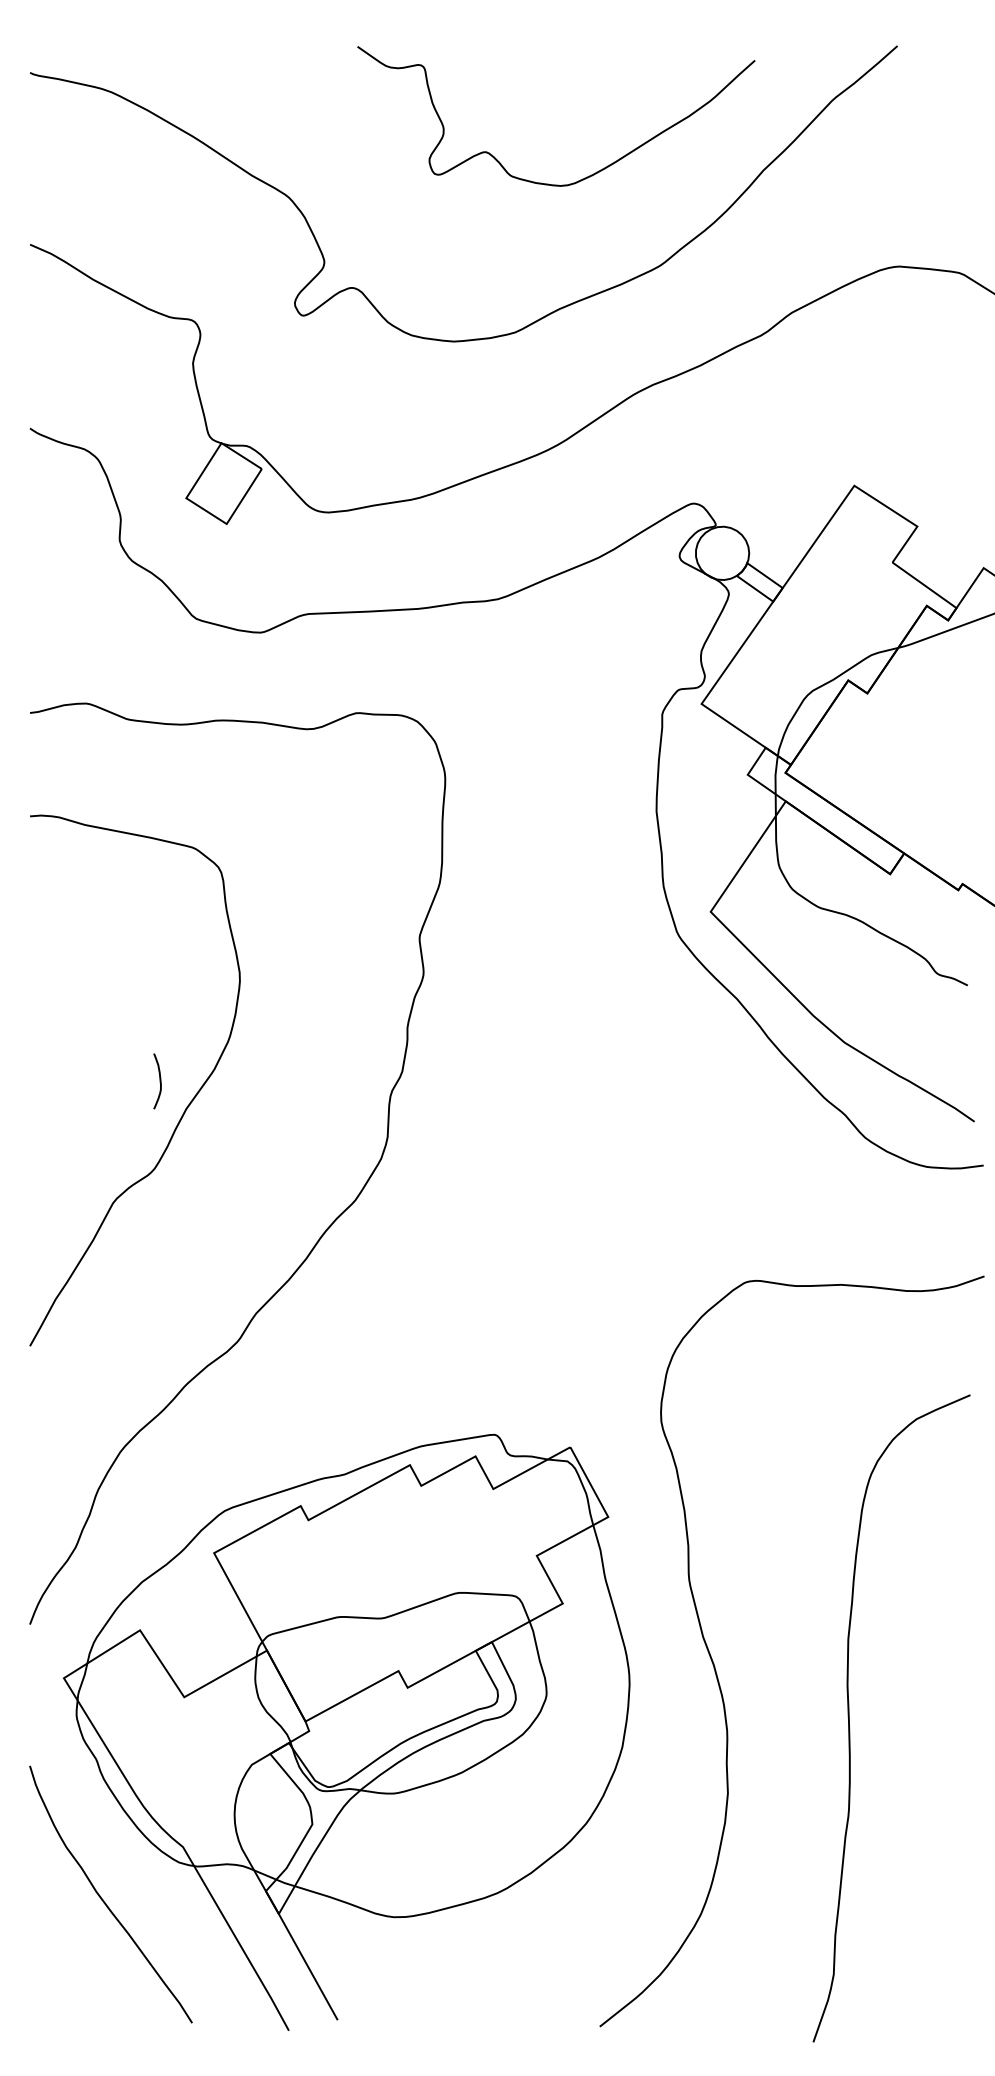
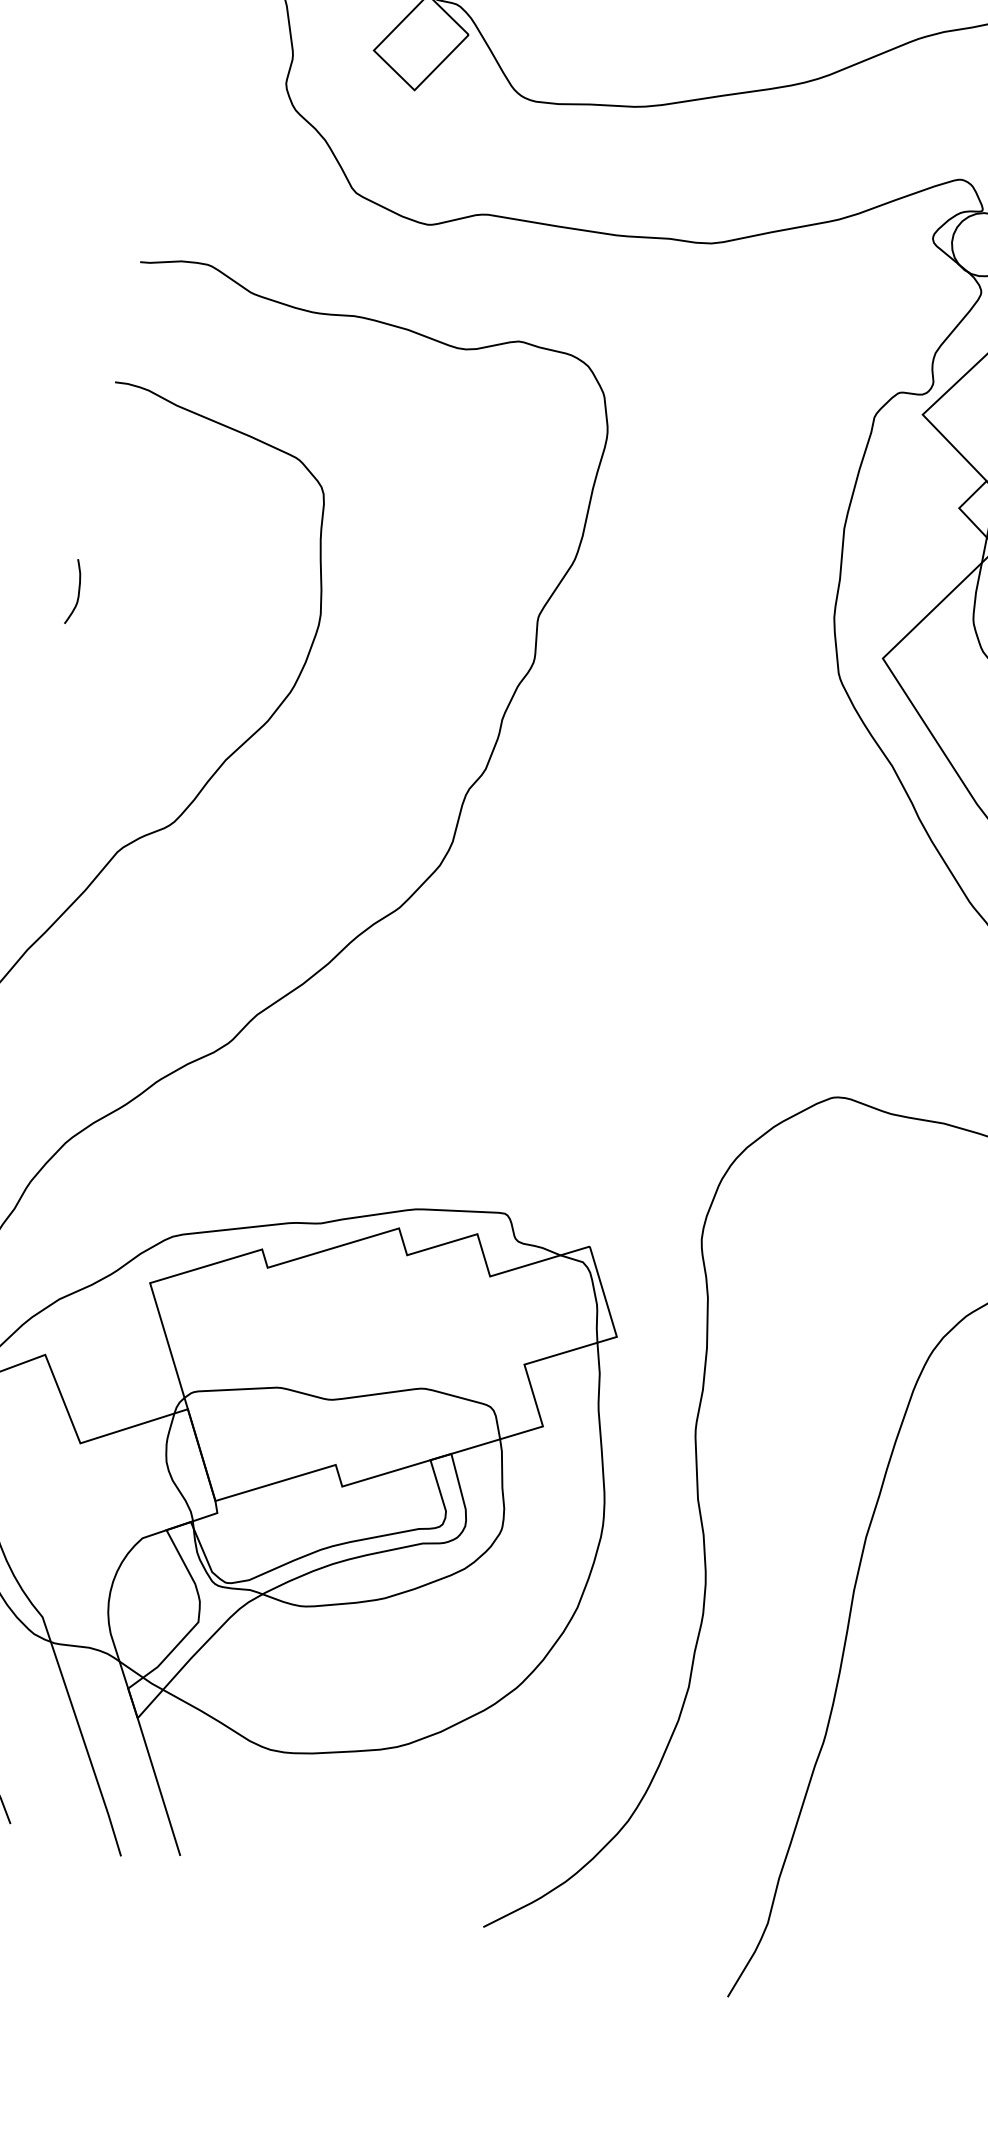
curve: (159, 1081) -> (77, 592), moved

